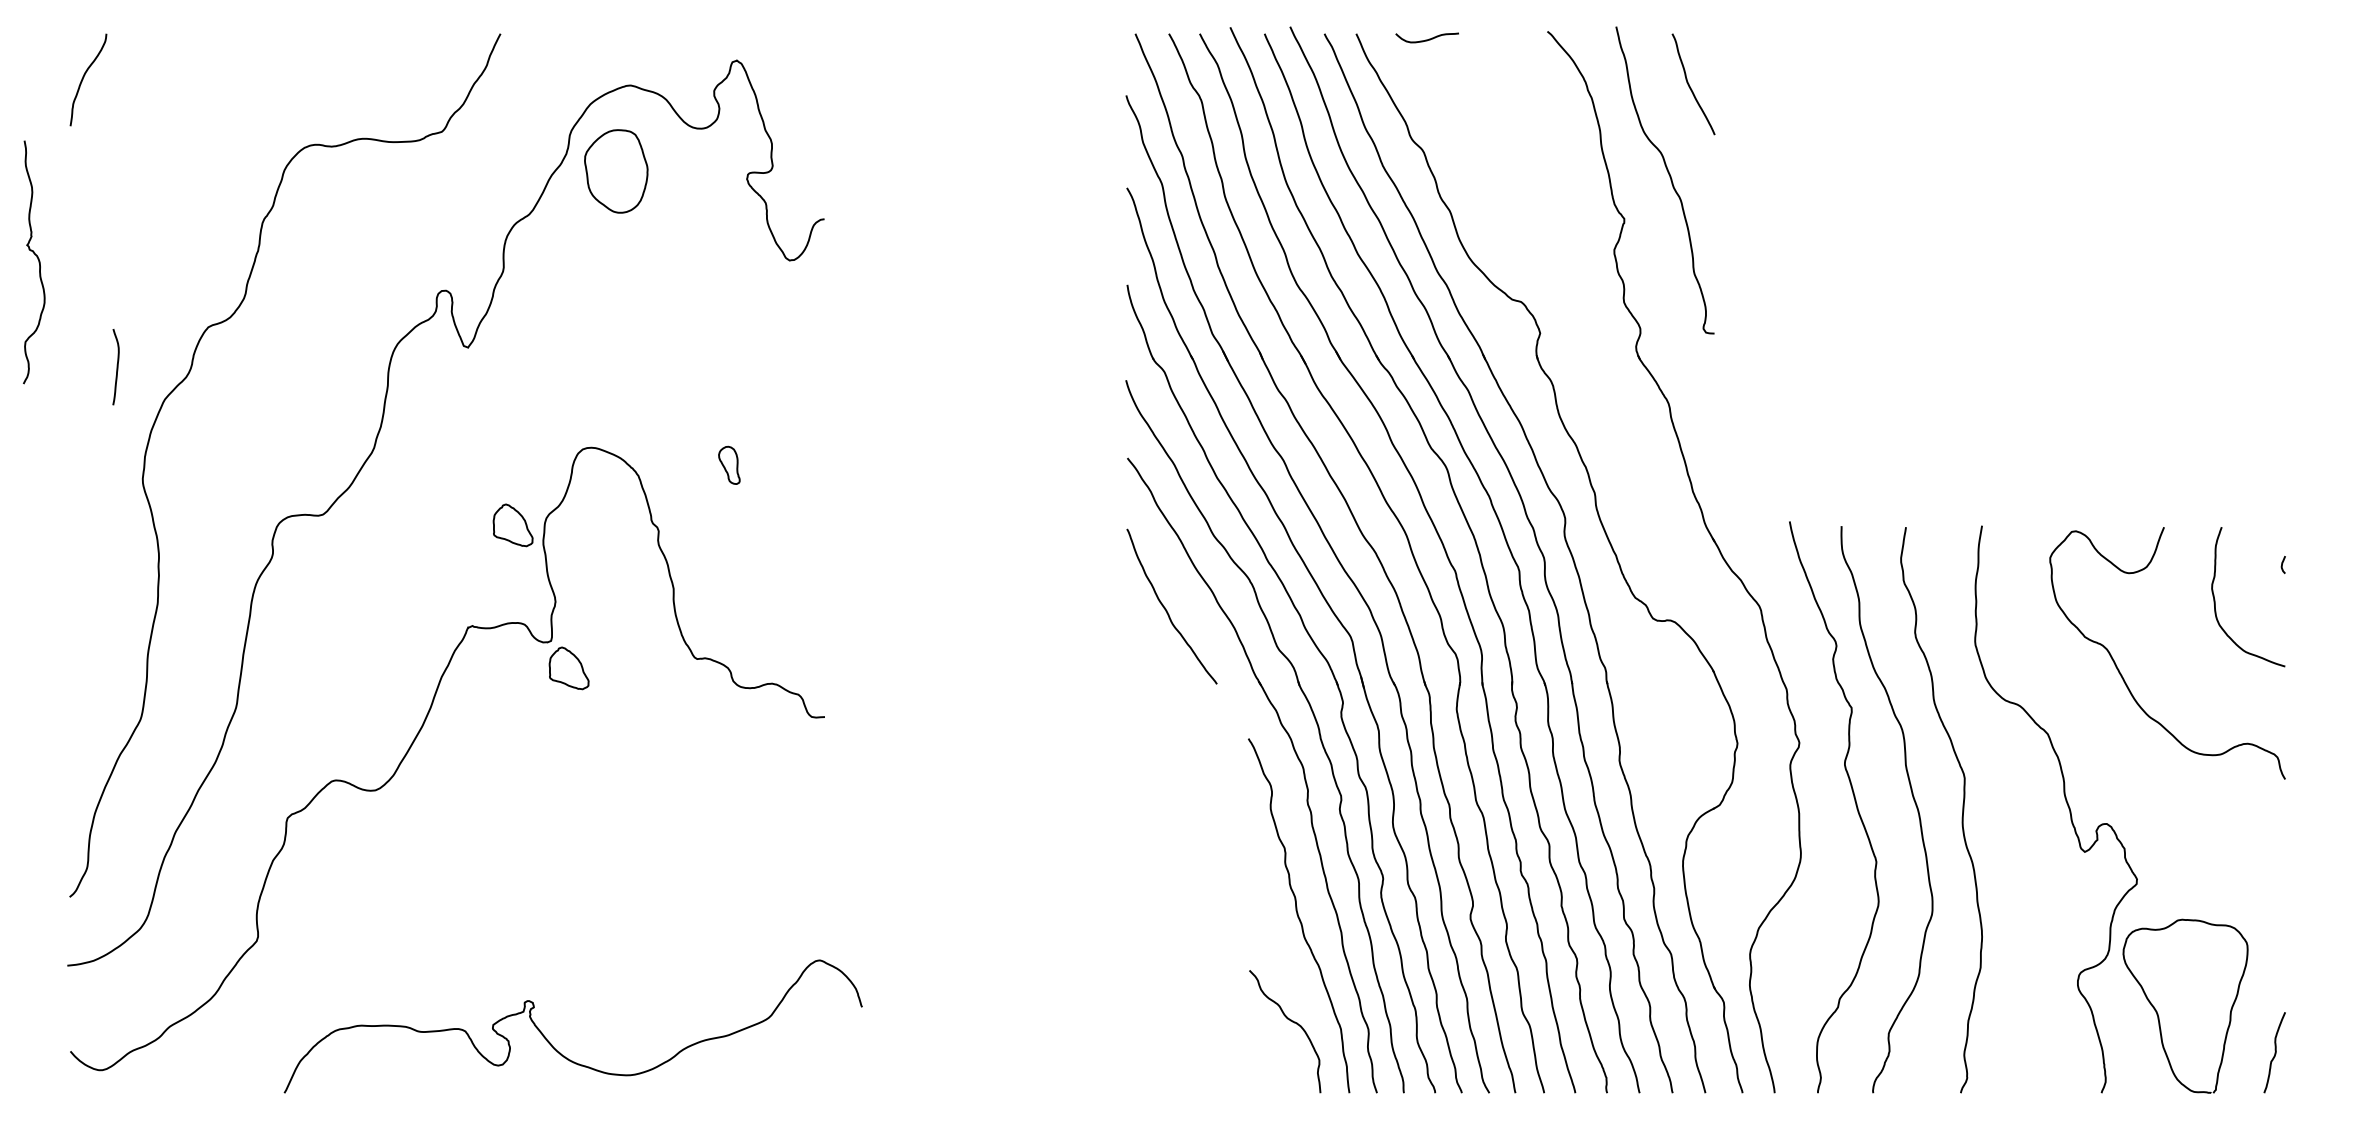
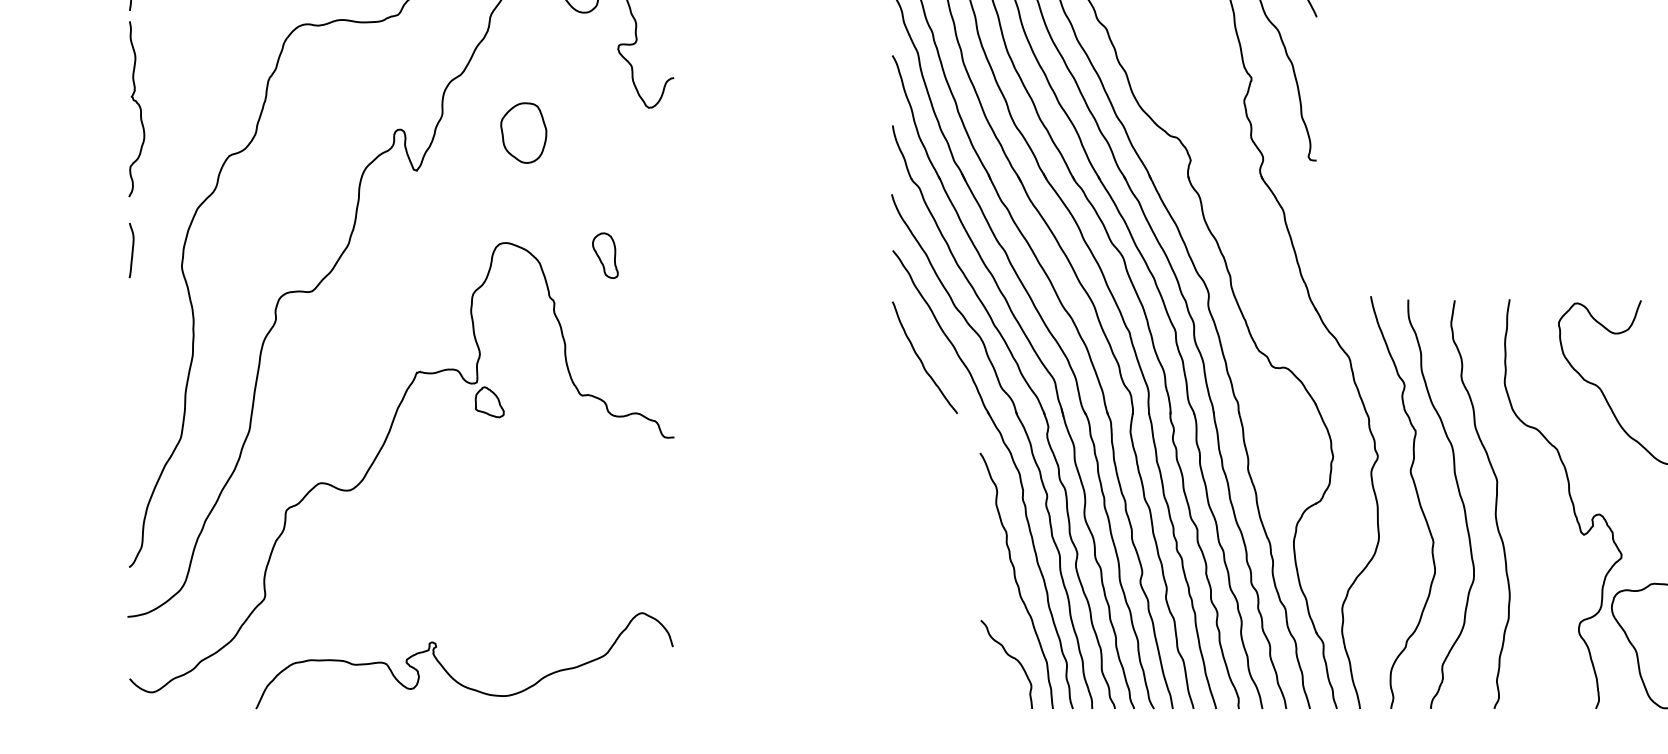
part: (616, 171) -> (523, 133), moved
curve: (38, 262) -> (139, 109), moved
curve: (116, 367) -> (131, 250), moved
part: (729, 465) -> (605, 255), size x1.67
part: (512, 525) -> (448, 299), removed
curve: (551, 1043) -> (448, 673), moved

